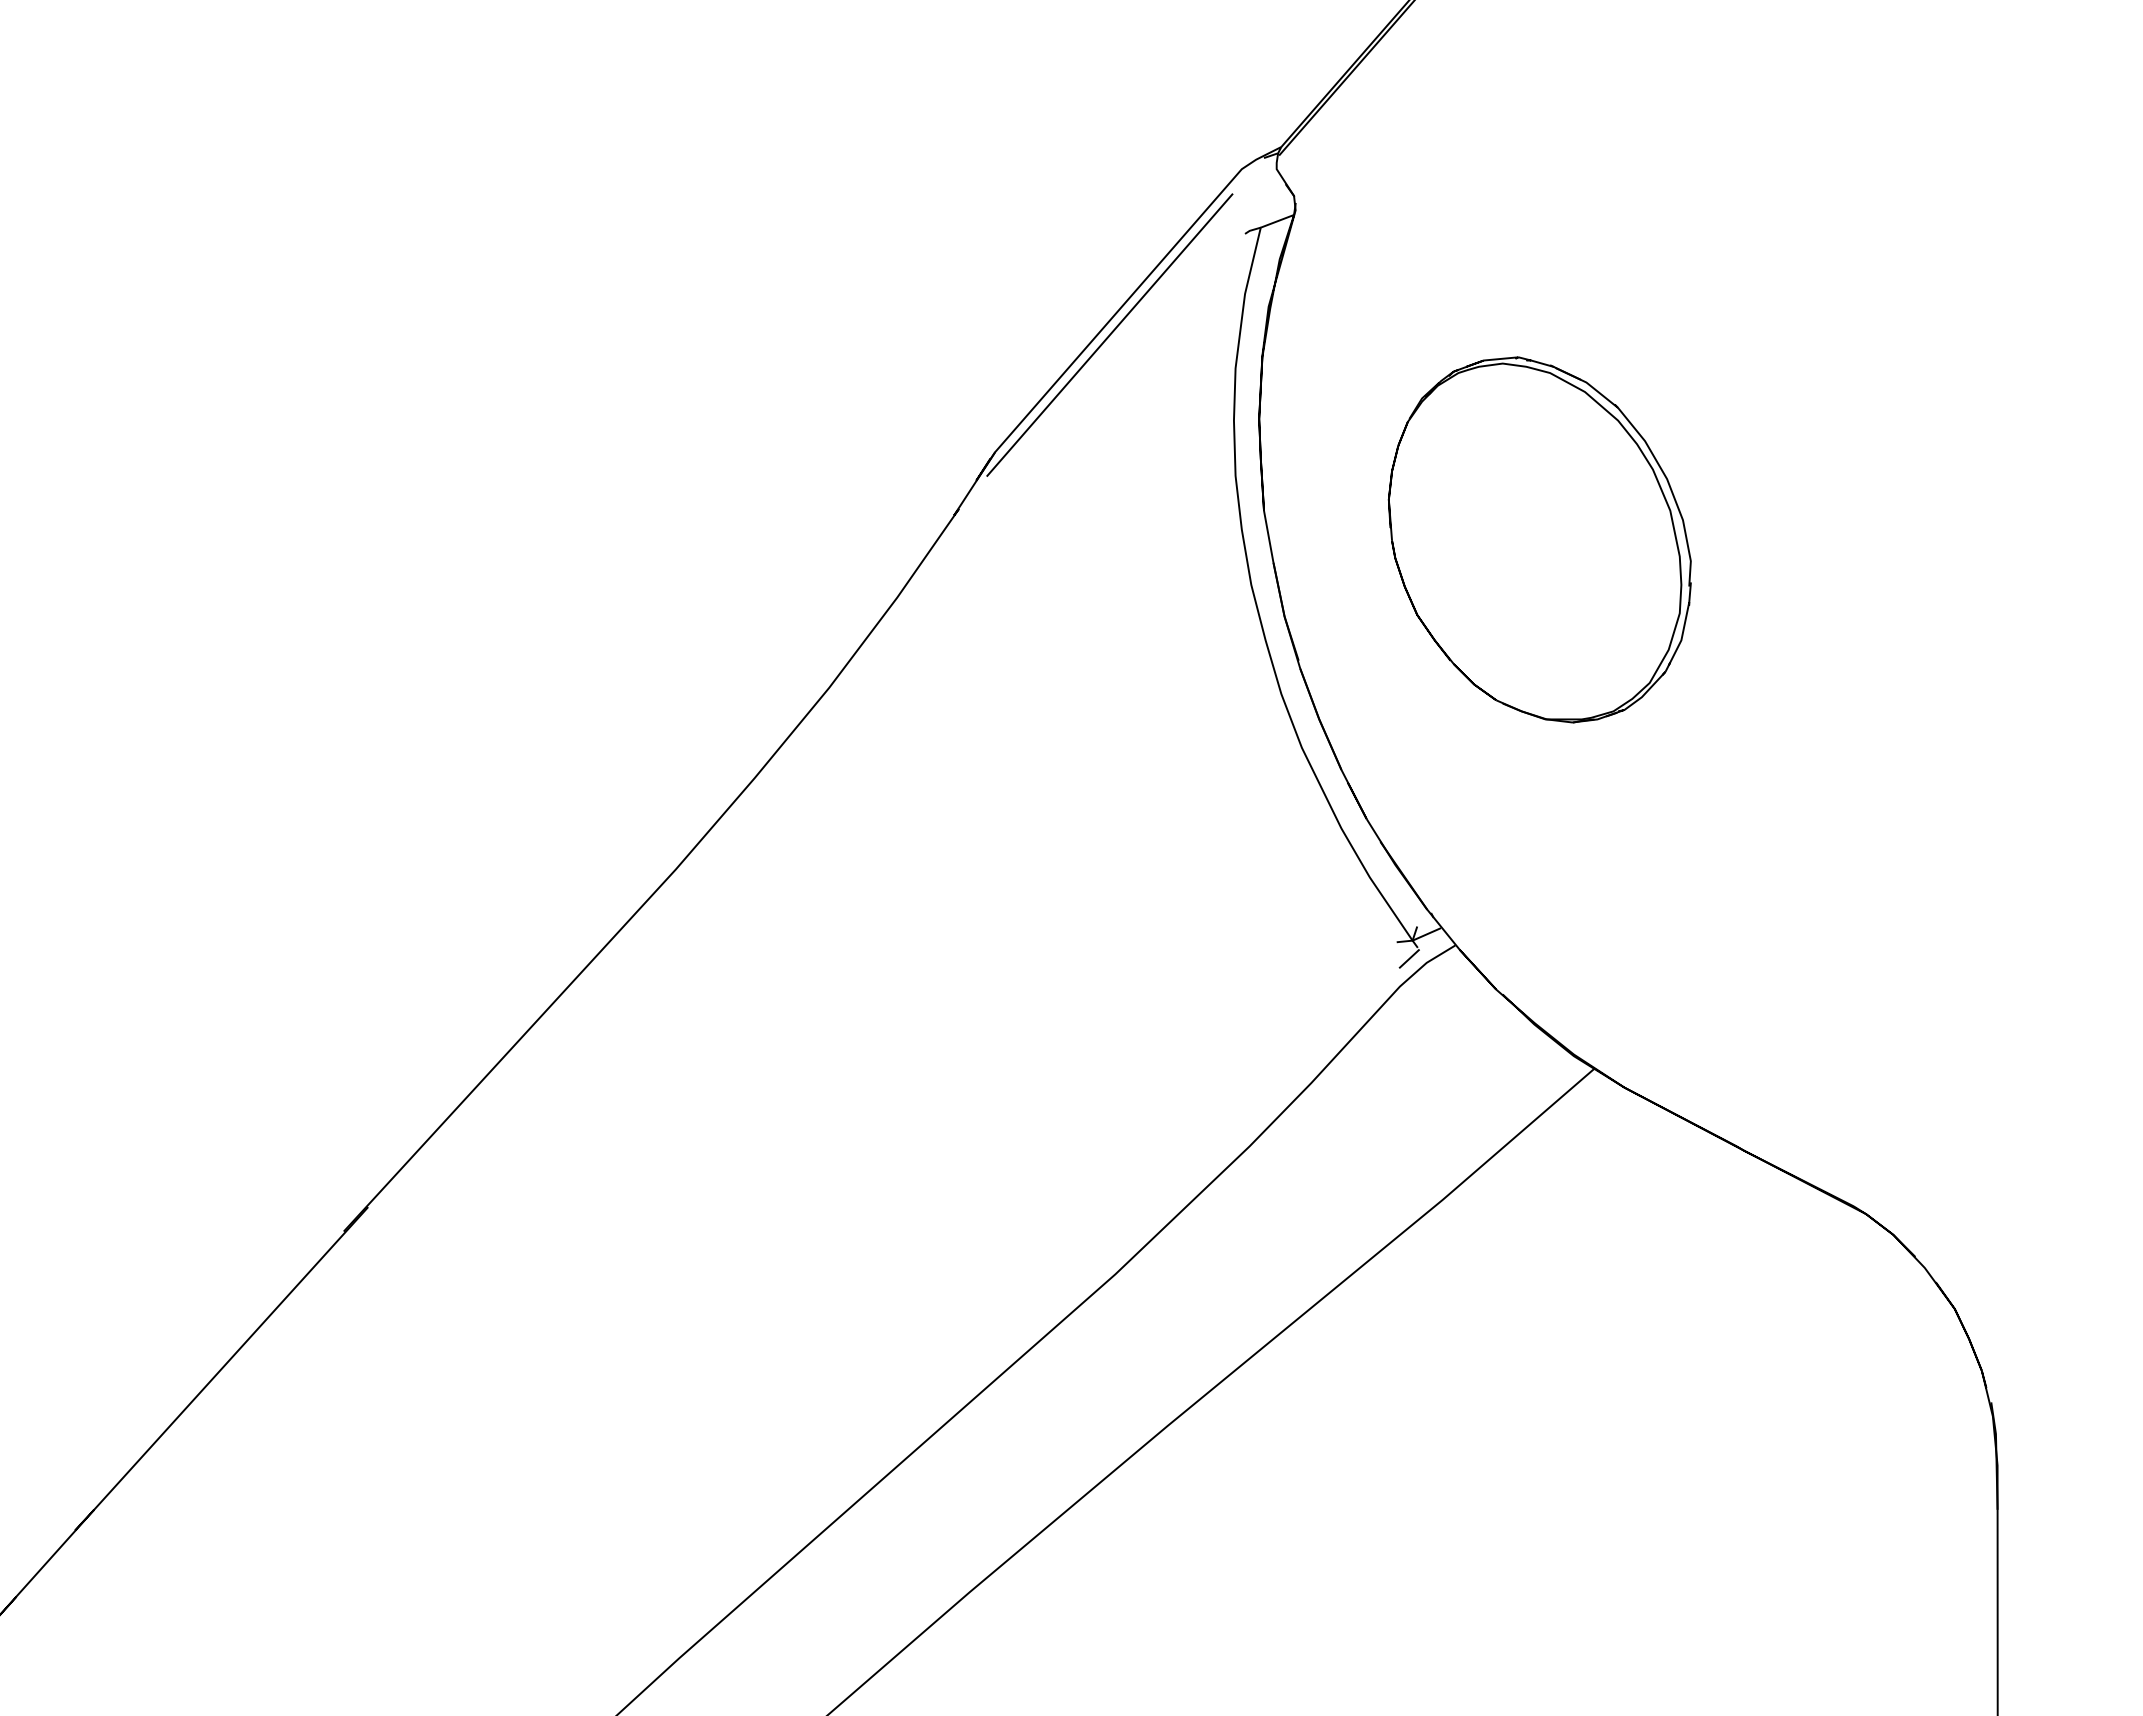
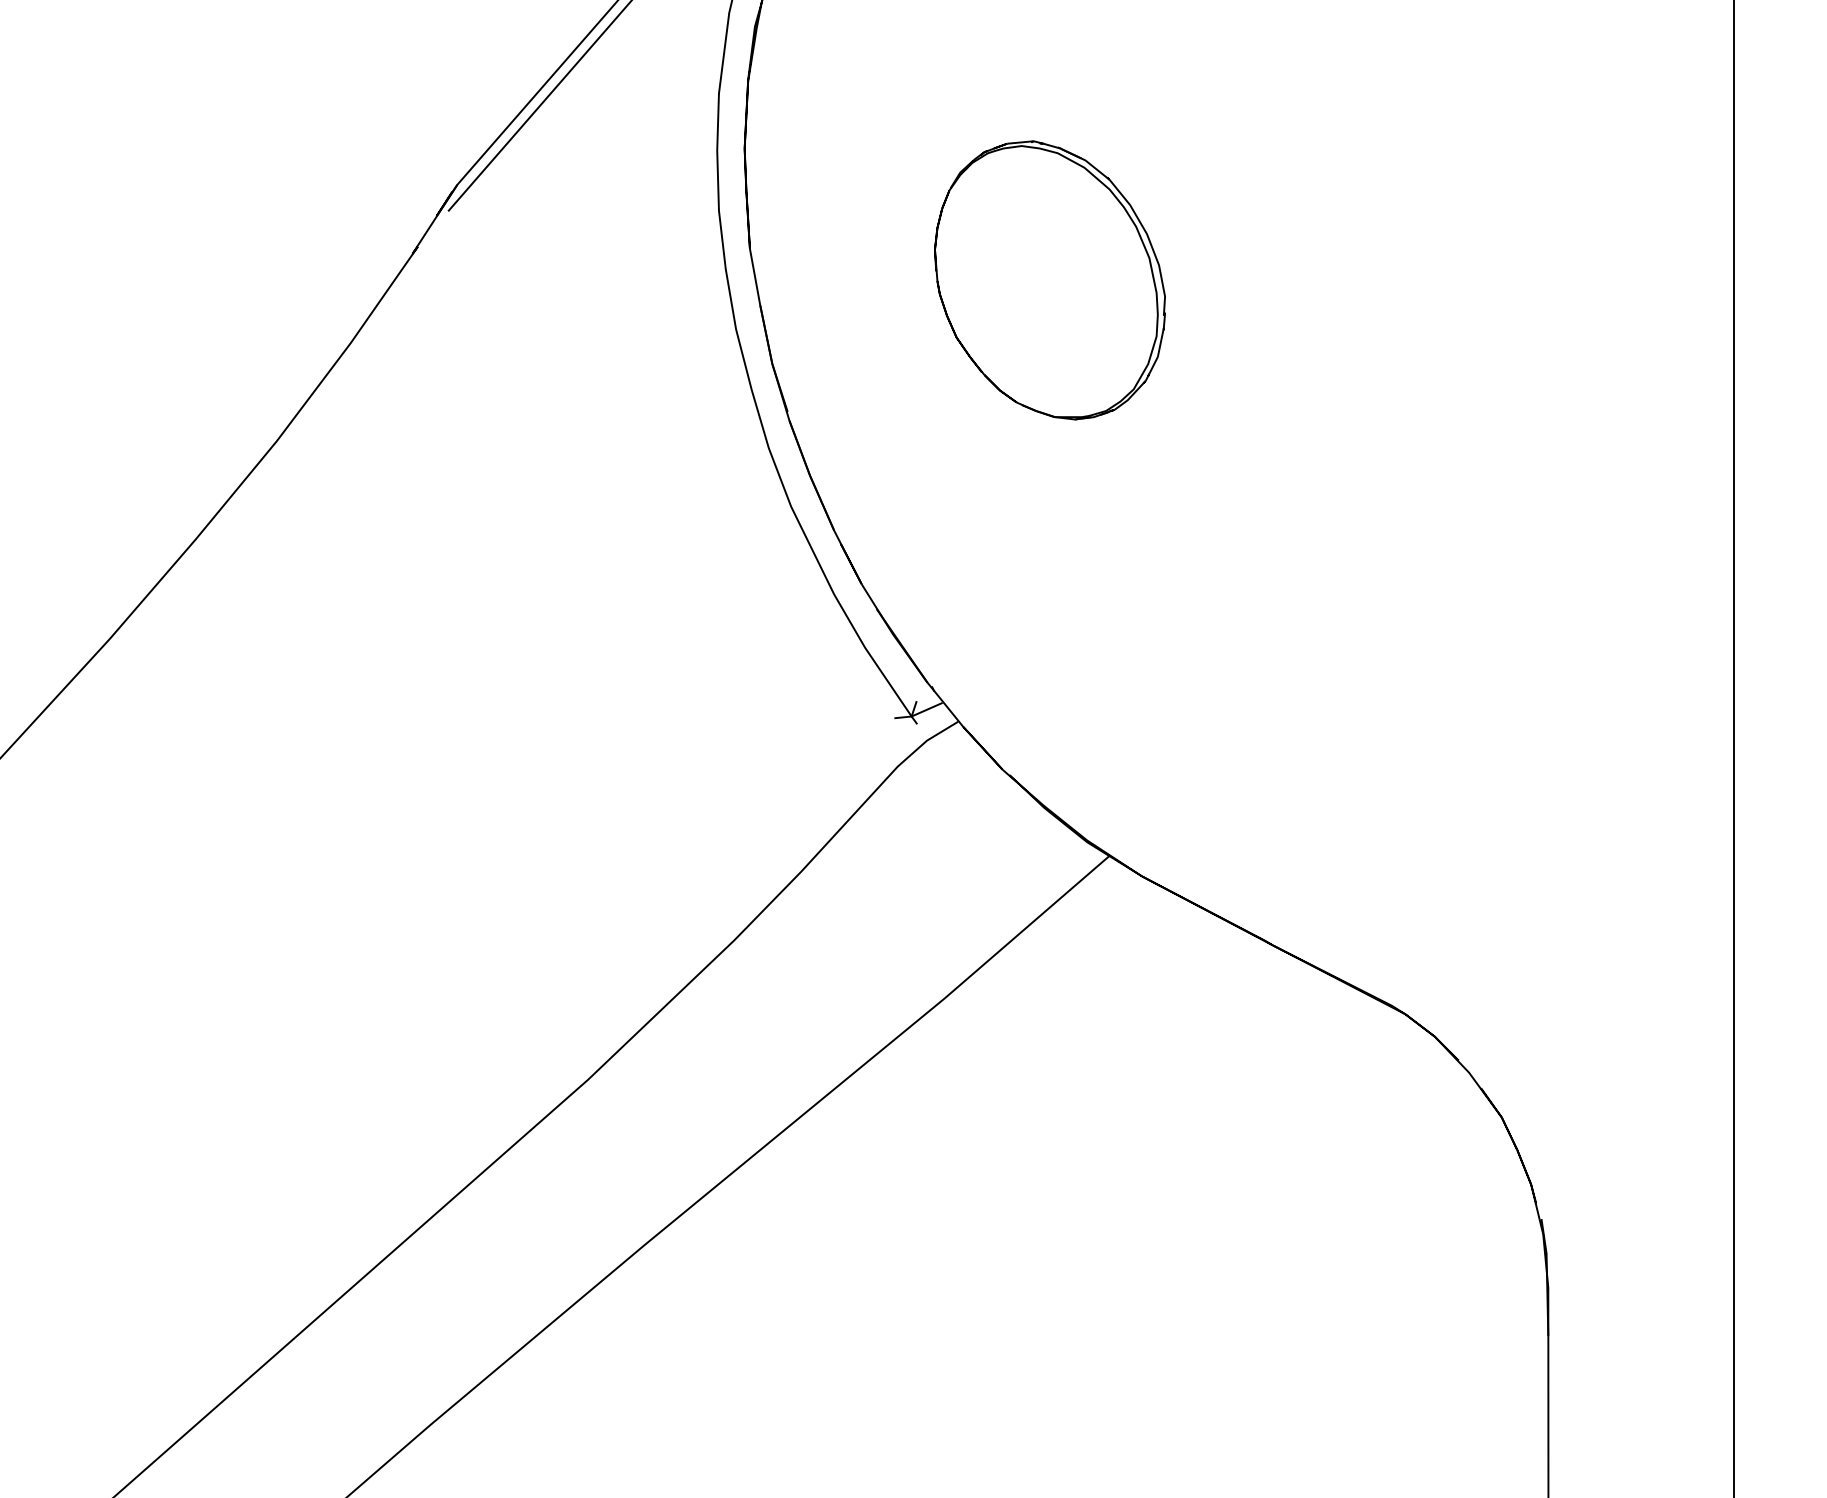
part: (1539, 539) -> (1049, 279), size x0.7
line: (1408, 958) -> (907, 735), removed

